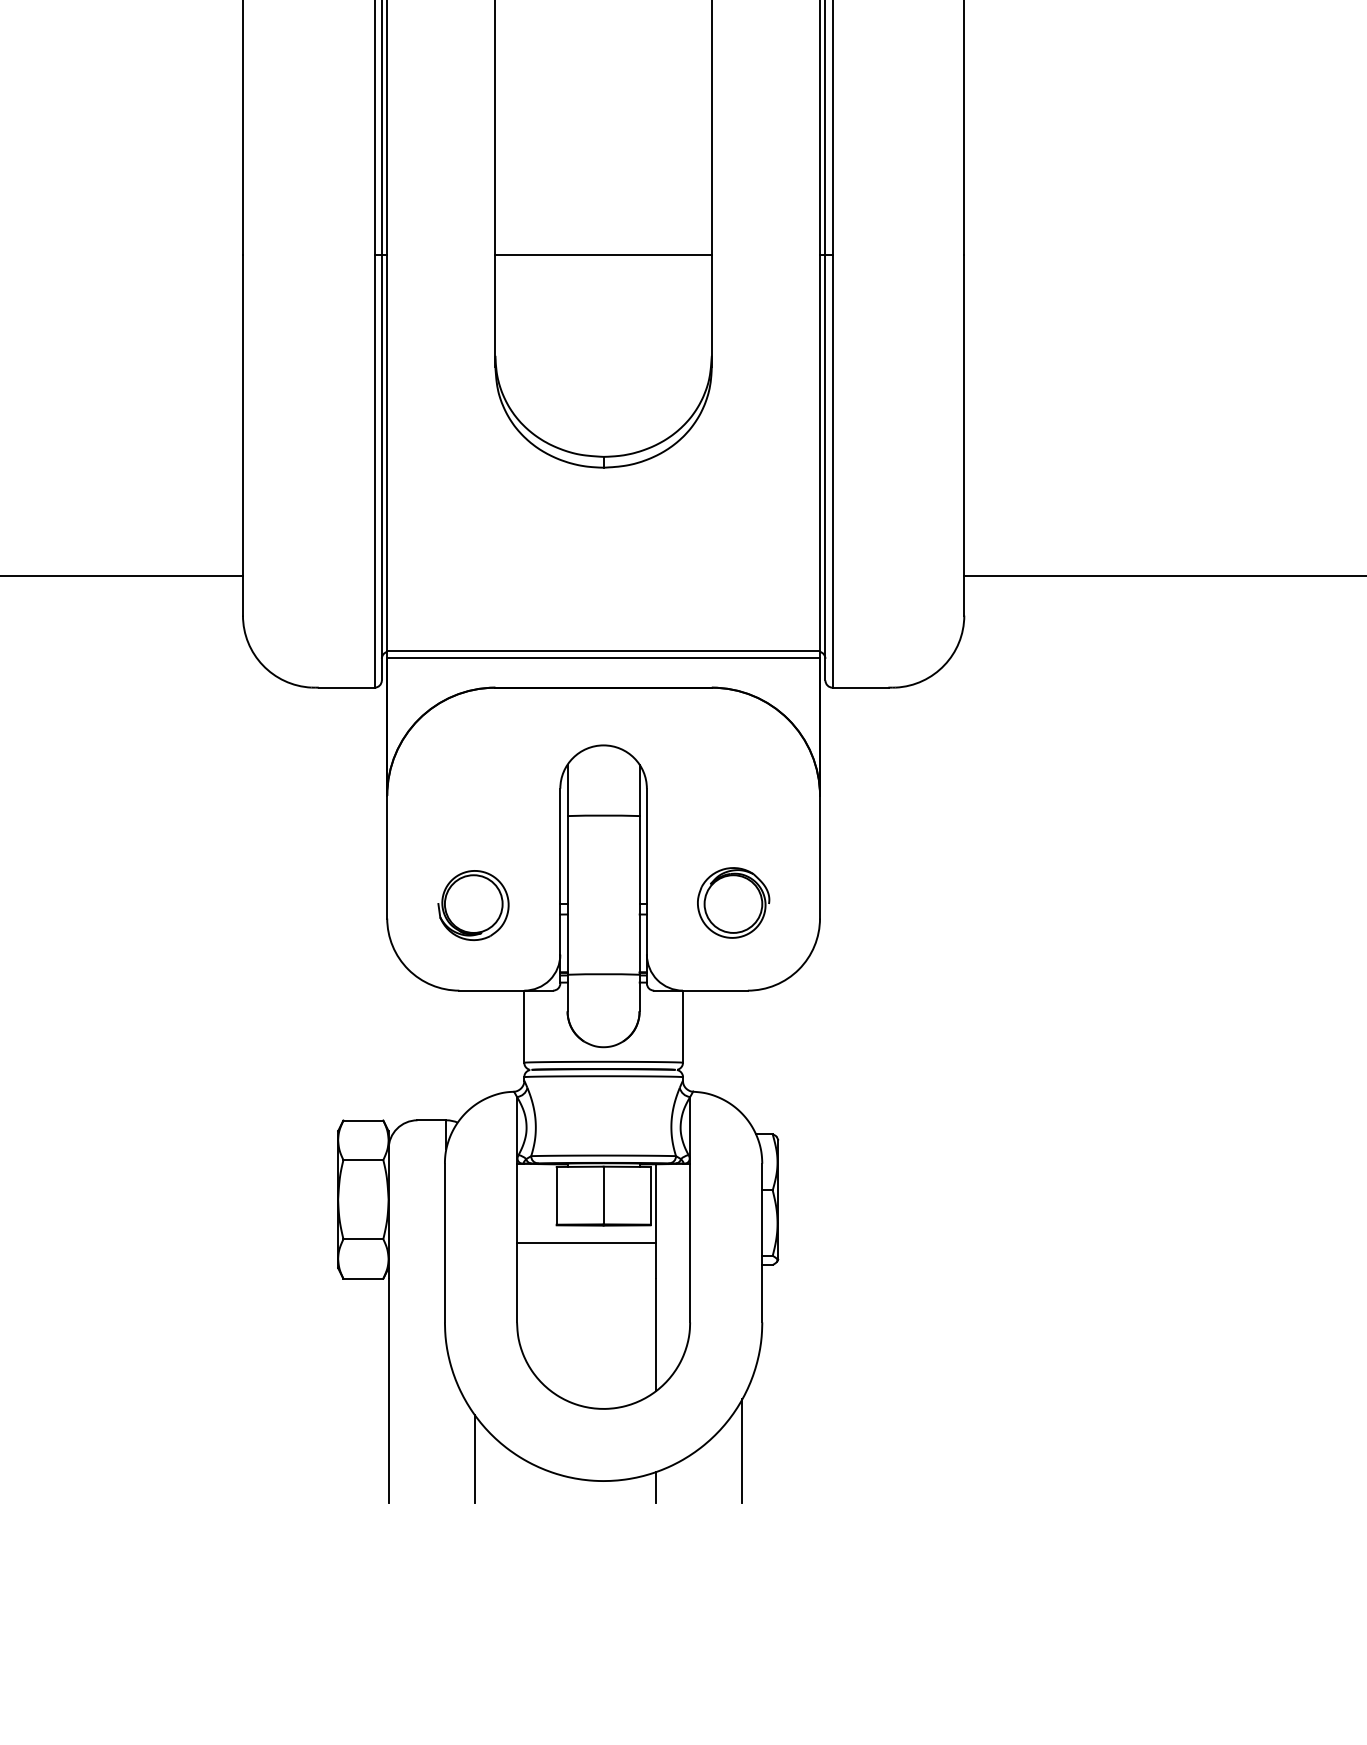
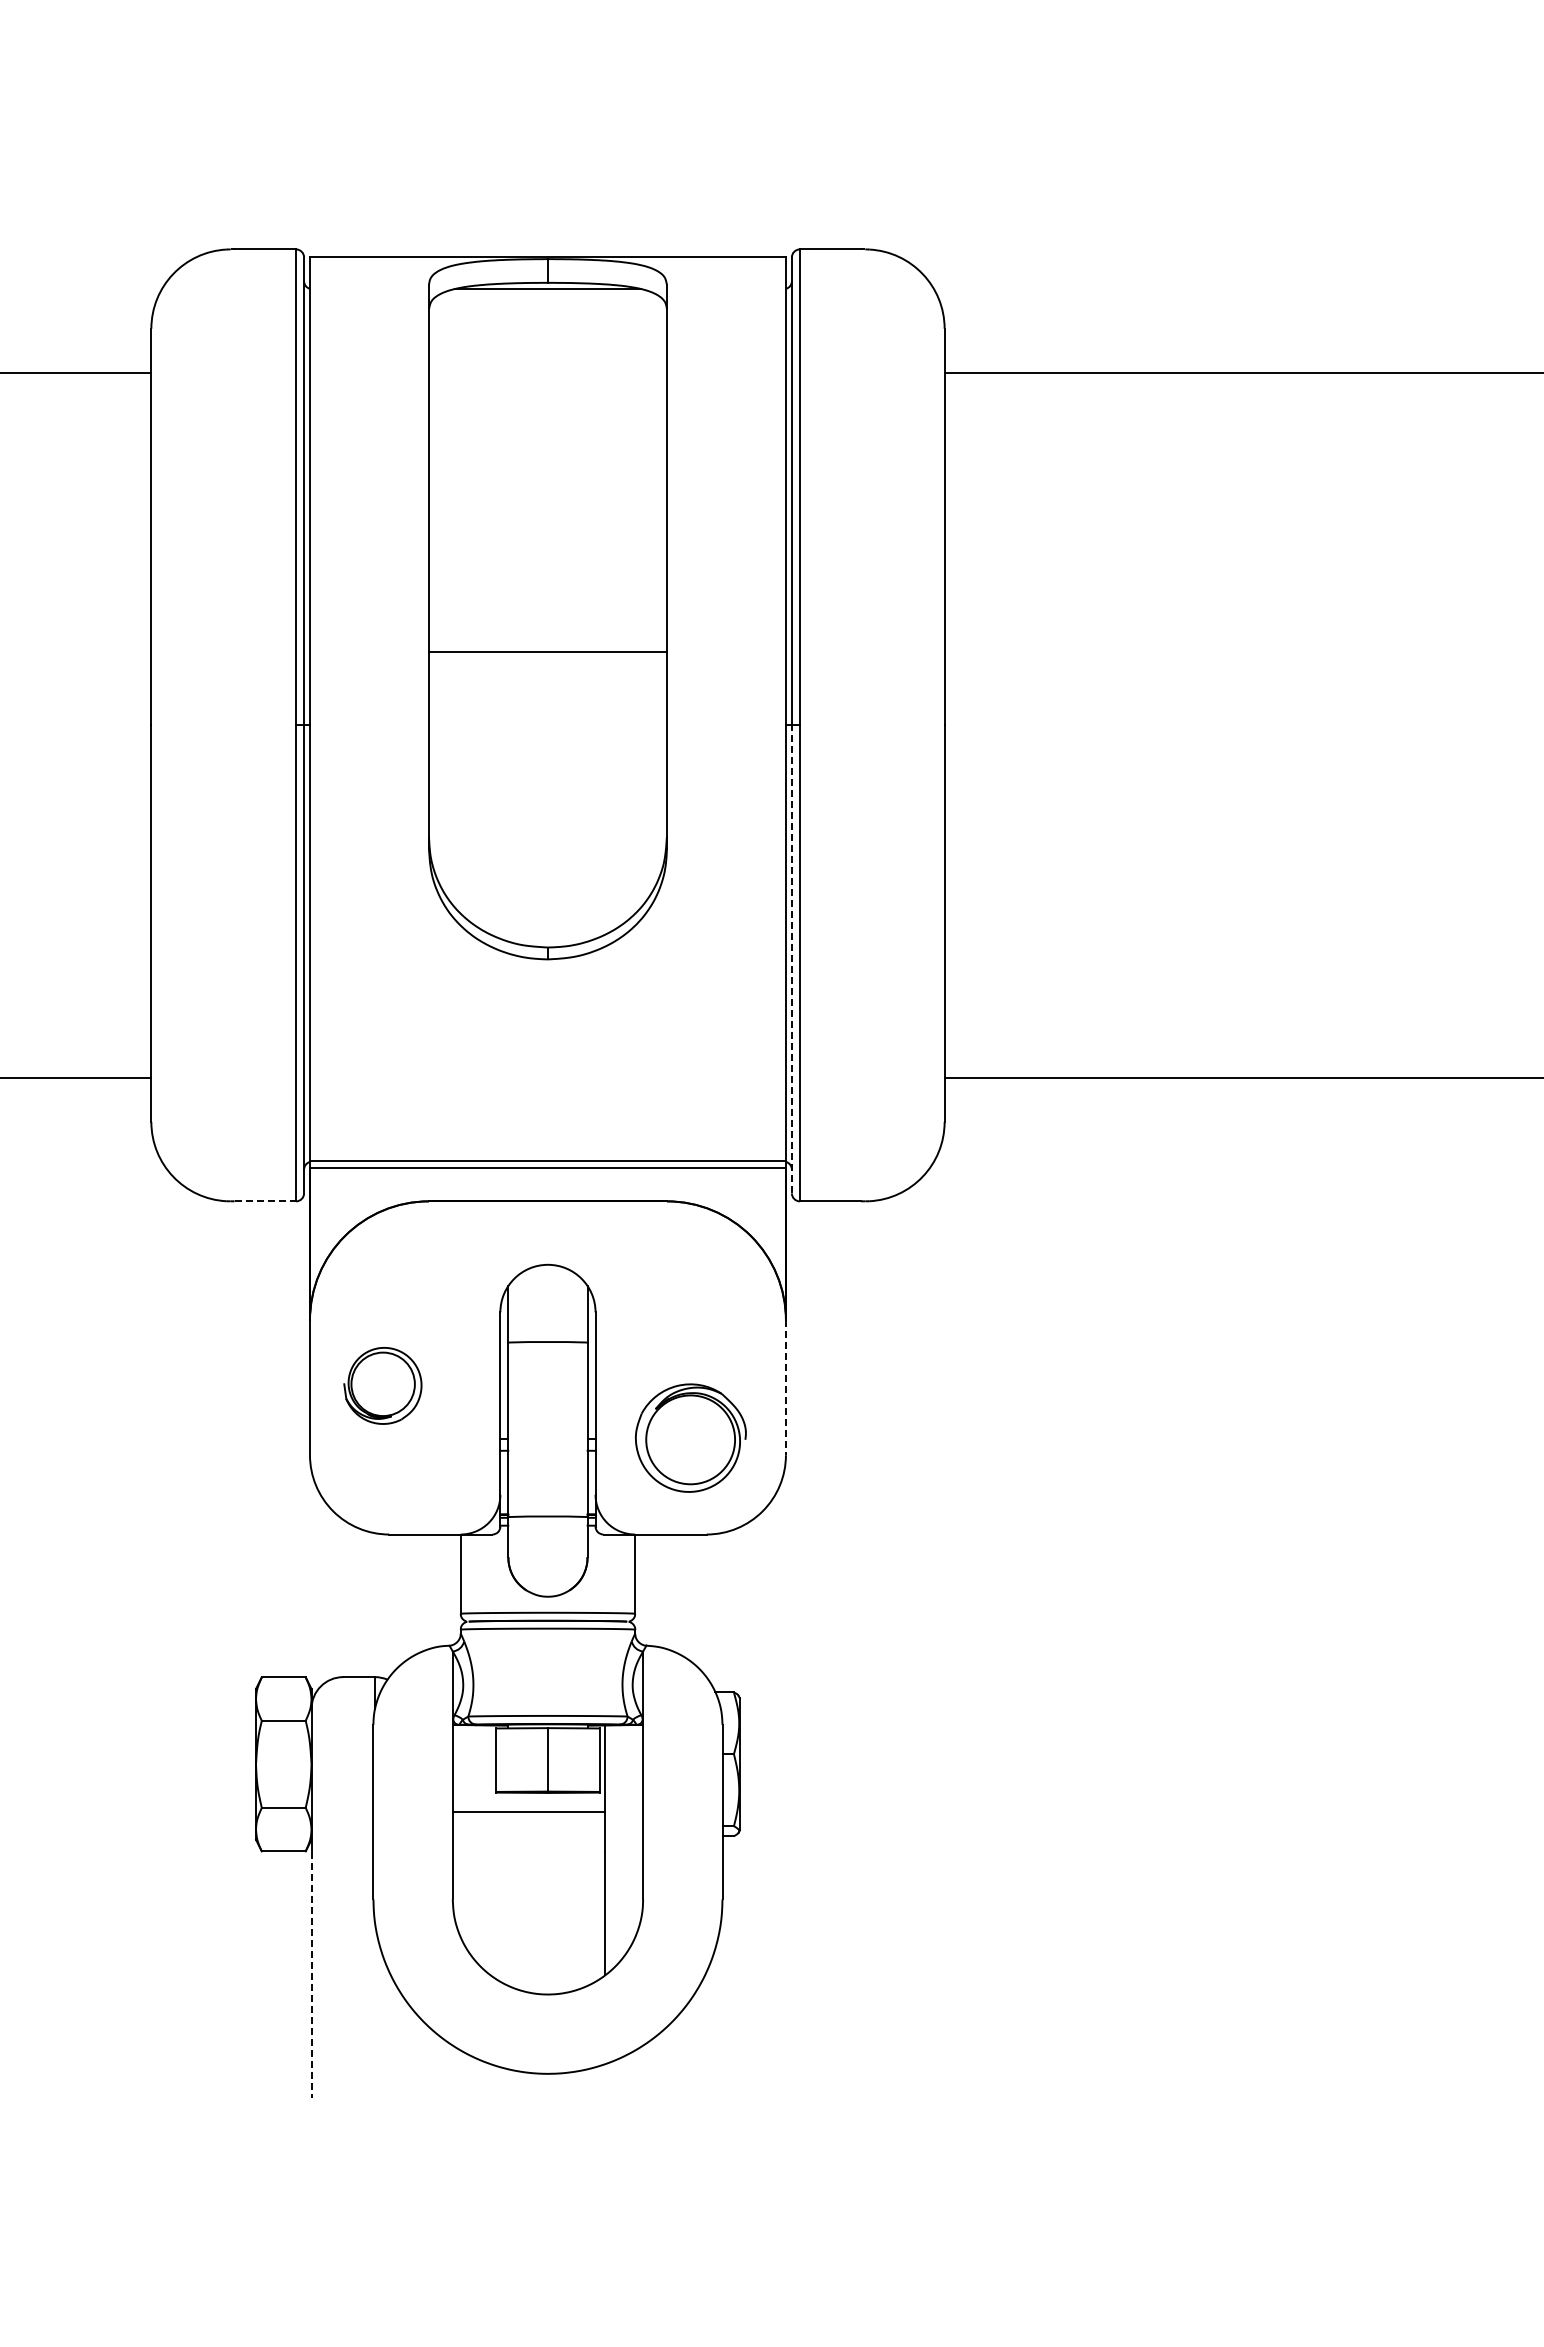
line: (603, 255) -> (547, 652), moved
line: (825, 466) -> (791, 958), solid -> dashed
line: (346, 687) -> (265, 1201), solid -> dashed
line: (819, 857) -> (785, 1388), solid -> dashed
part: (733, 902) -> (690, 1437), size x1.4
part: (473, 905) -> (382, 1385), moved
line: (388, 1390) -> (311, 1974), solid -> dashed
line: (742, 1450) -> (700, 2040), removed
line: (474, 1458) -> (406, 2049), removed
line: (655, 1487) -> (605, 2080), removed

